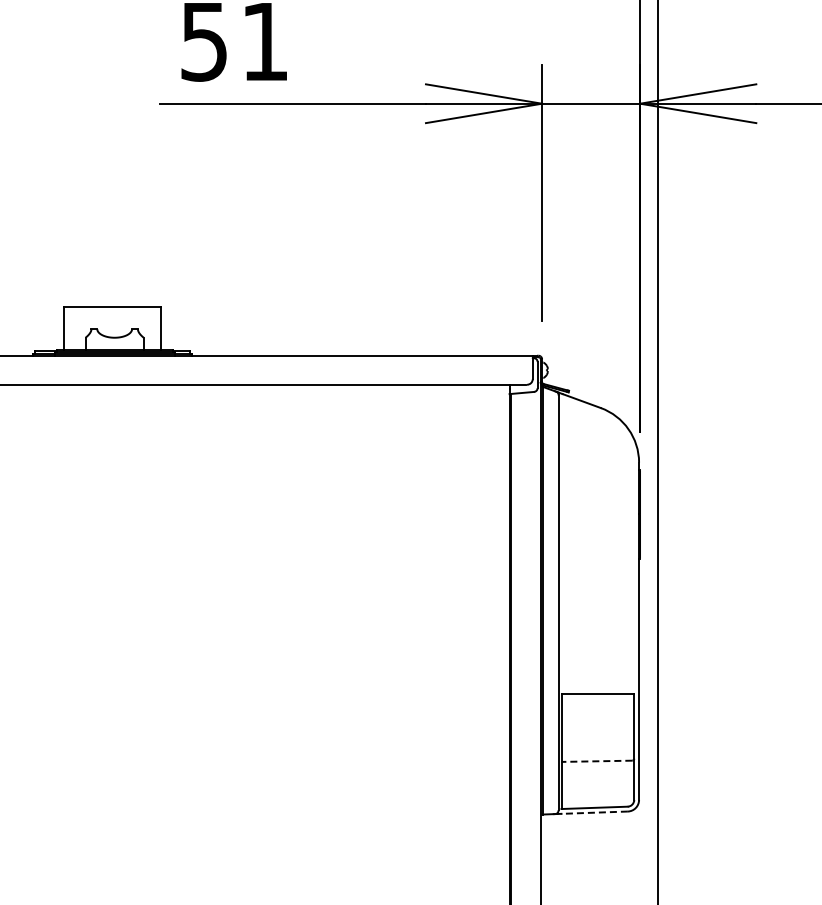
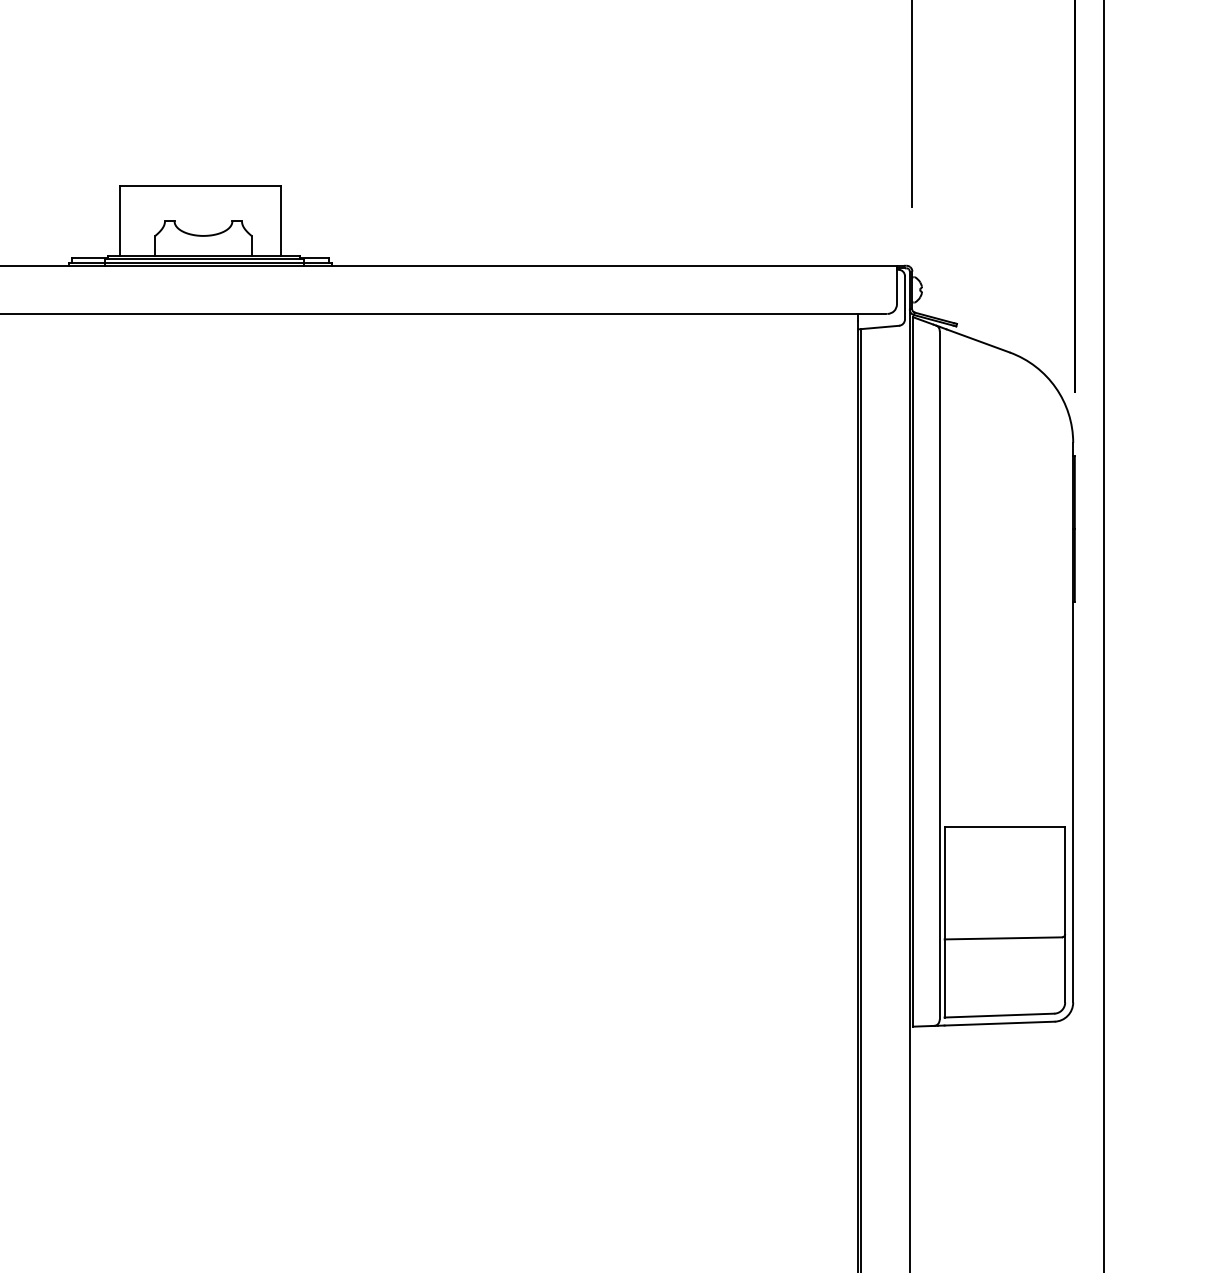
line: (596, 761) -> (1002, 938), dashed -> solid
line: (594, 812) -> (999, 1023), dashed -> solid

